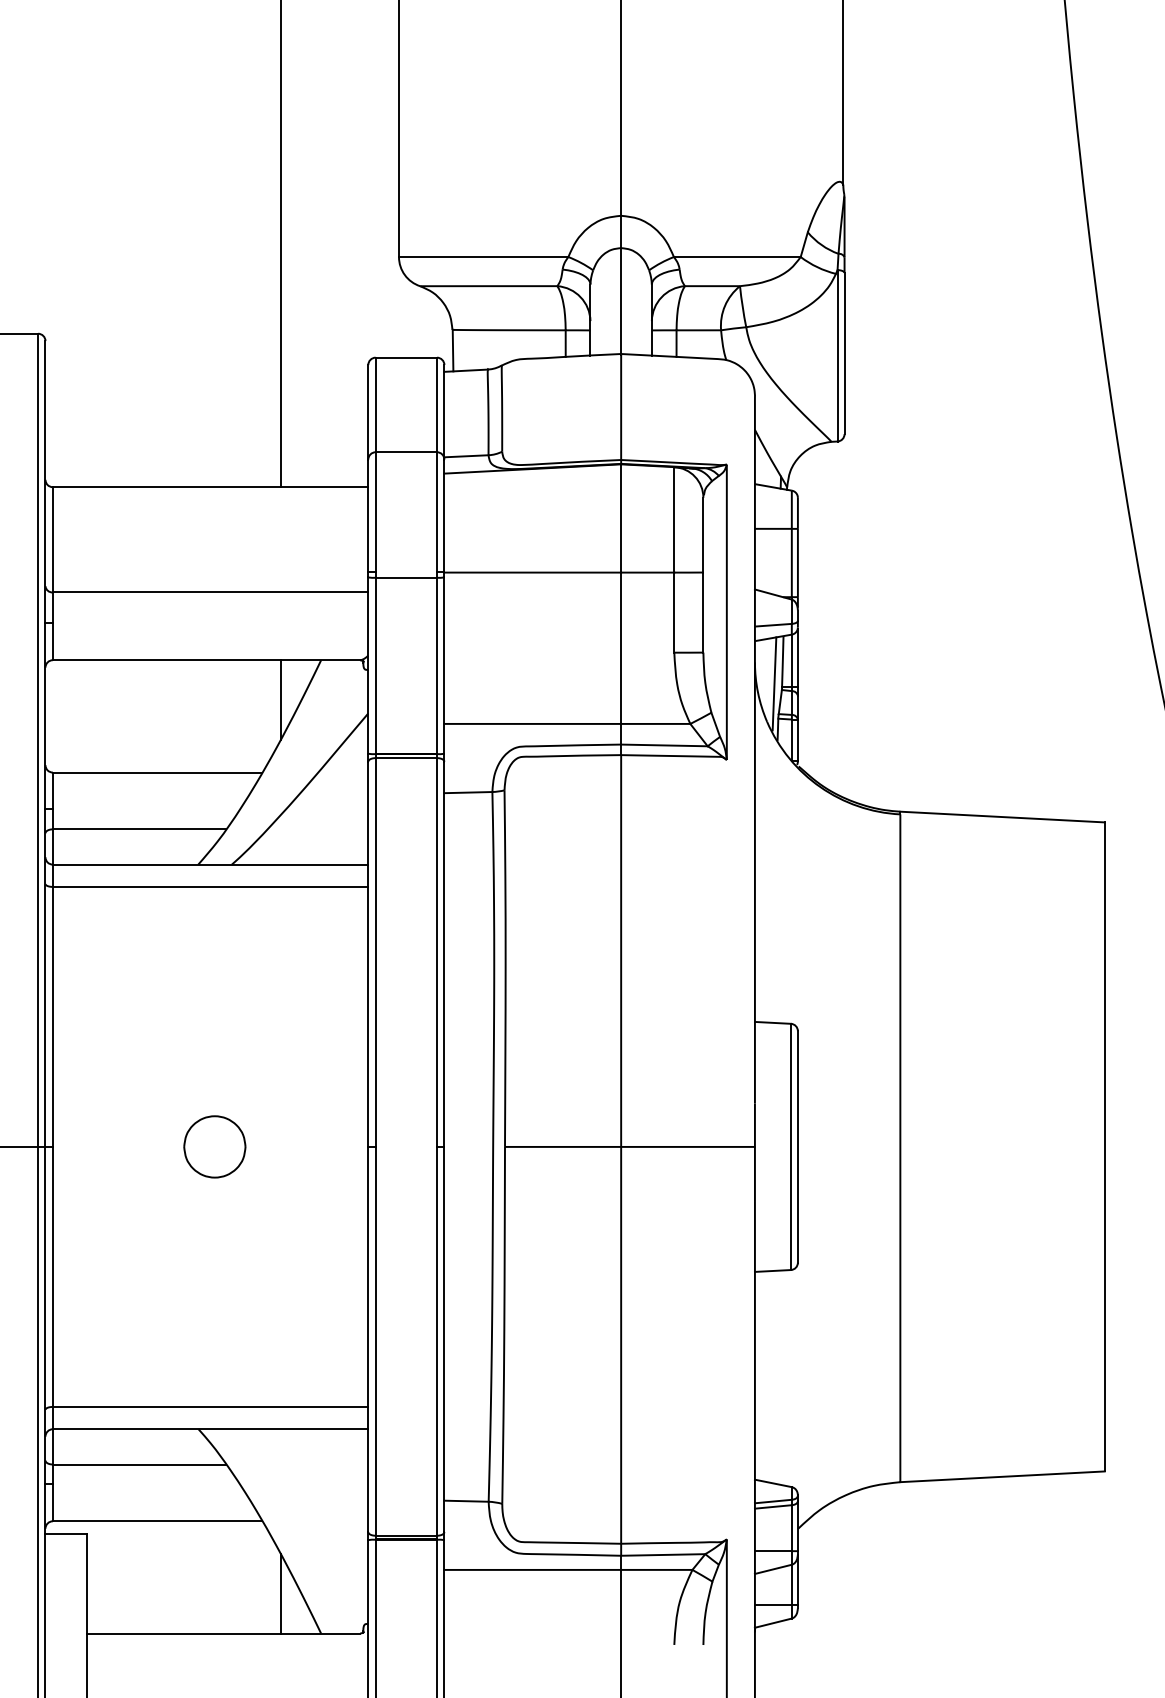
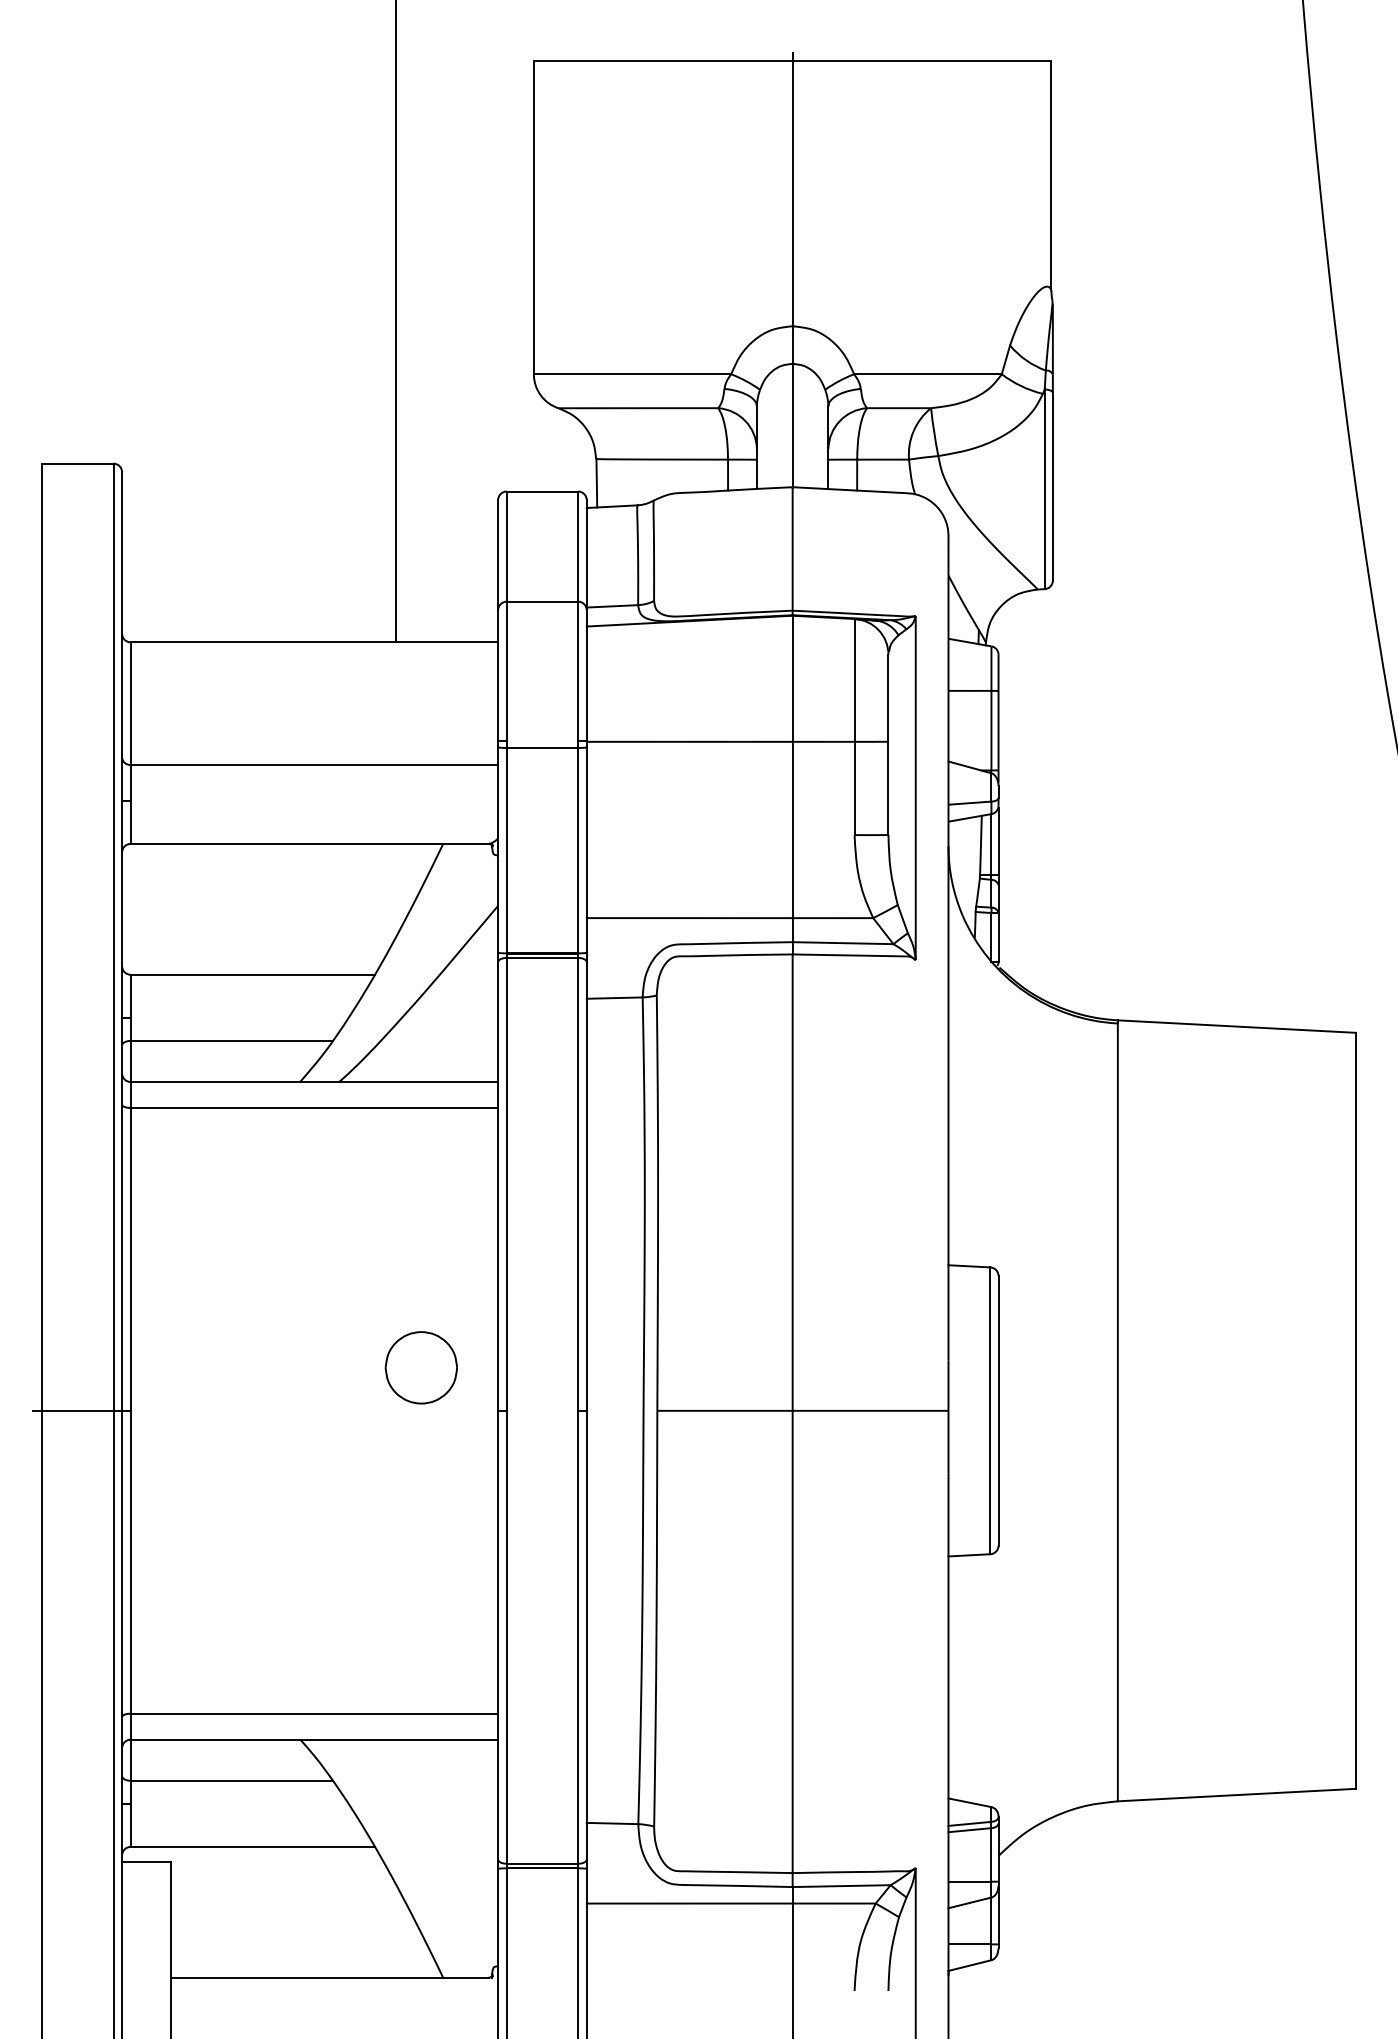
line: (774, 683) -> (971, 871), removed
line: (280, 700) -> (395, 890), removed
part: (214, 1146) -> (420, 1367), moved
line: (280, 1593) -> (395, 1930), removed

